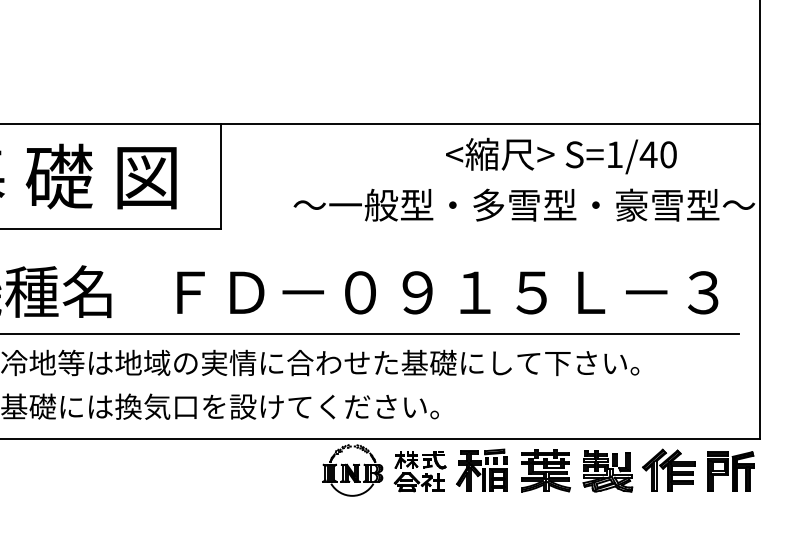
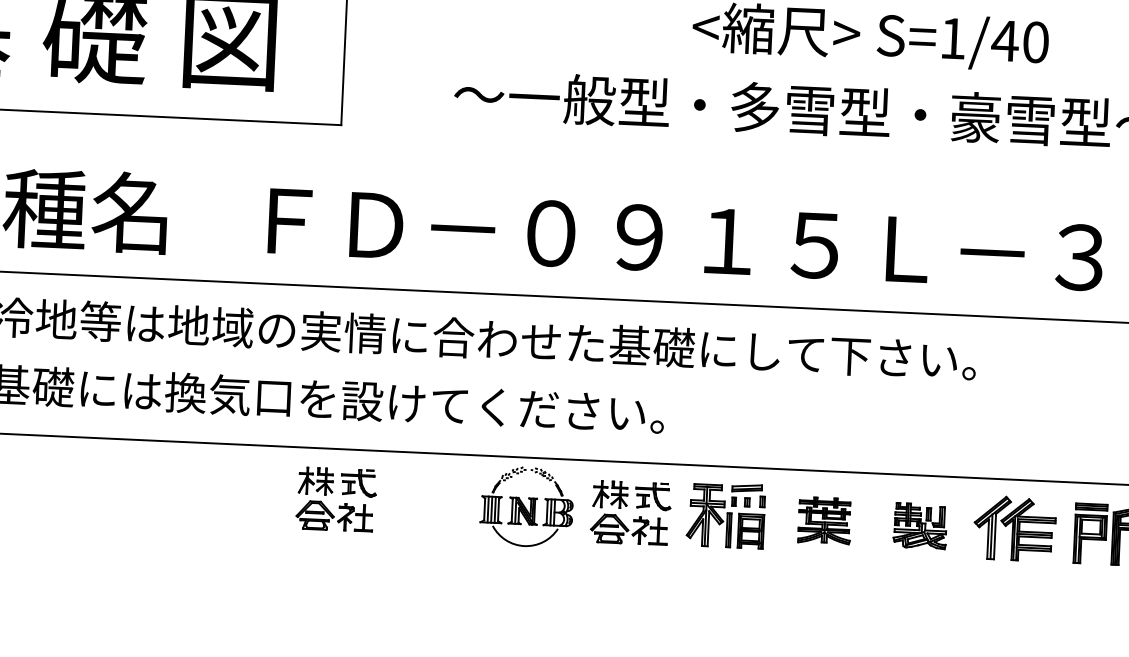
part: (545, 470) -> (824, 520), size x0.7
part: (228, 471) -> (335, 499), added
part: (607, 471) -> (919, 526), size x0.7

